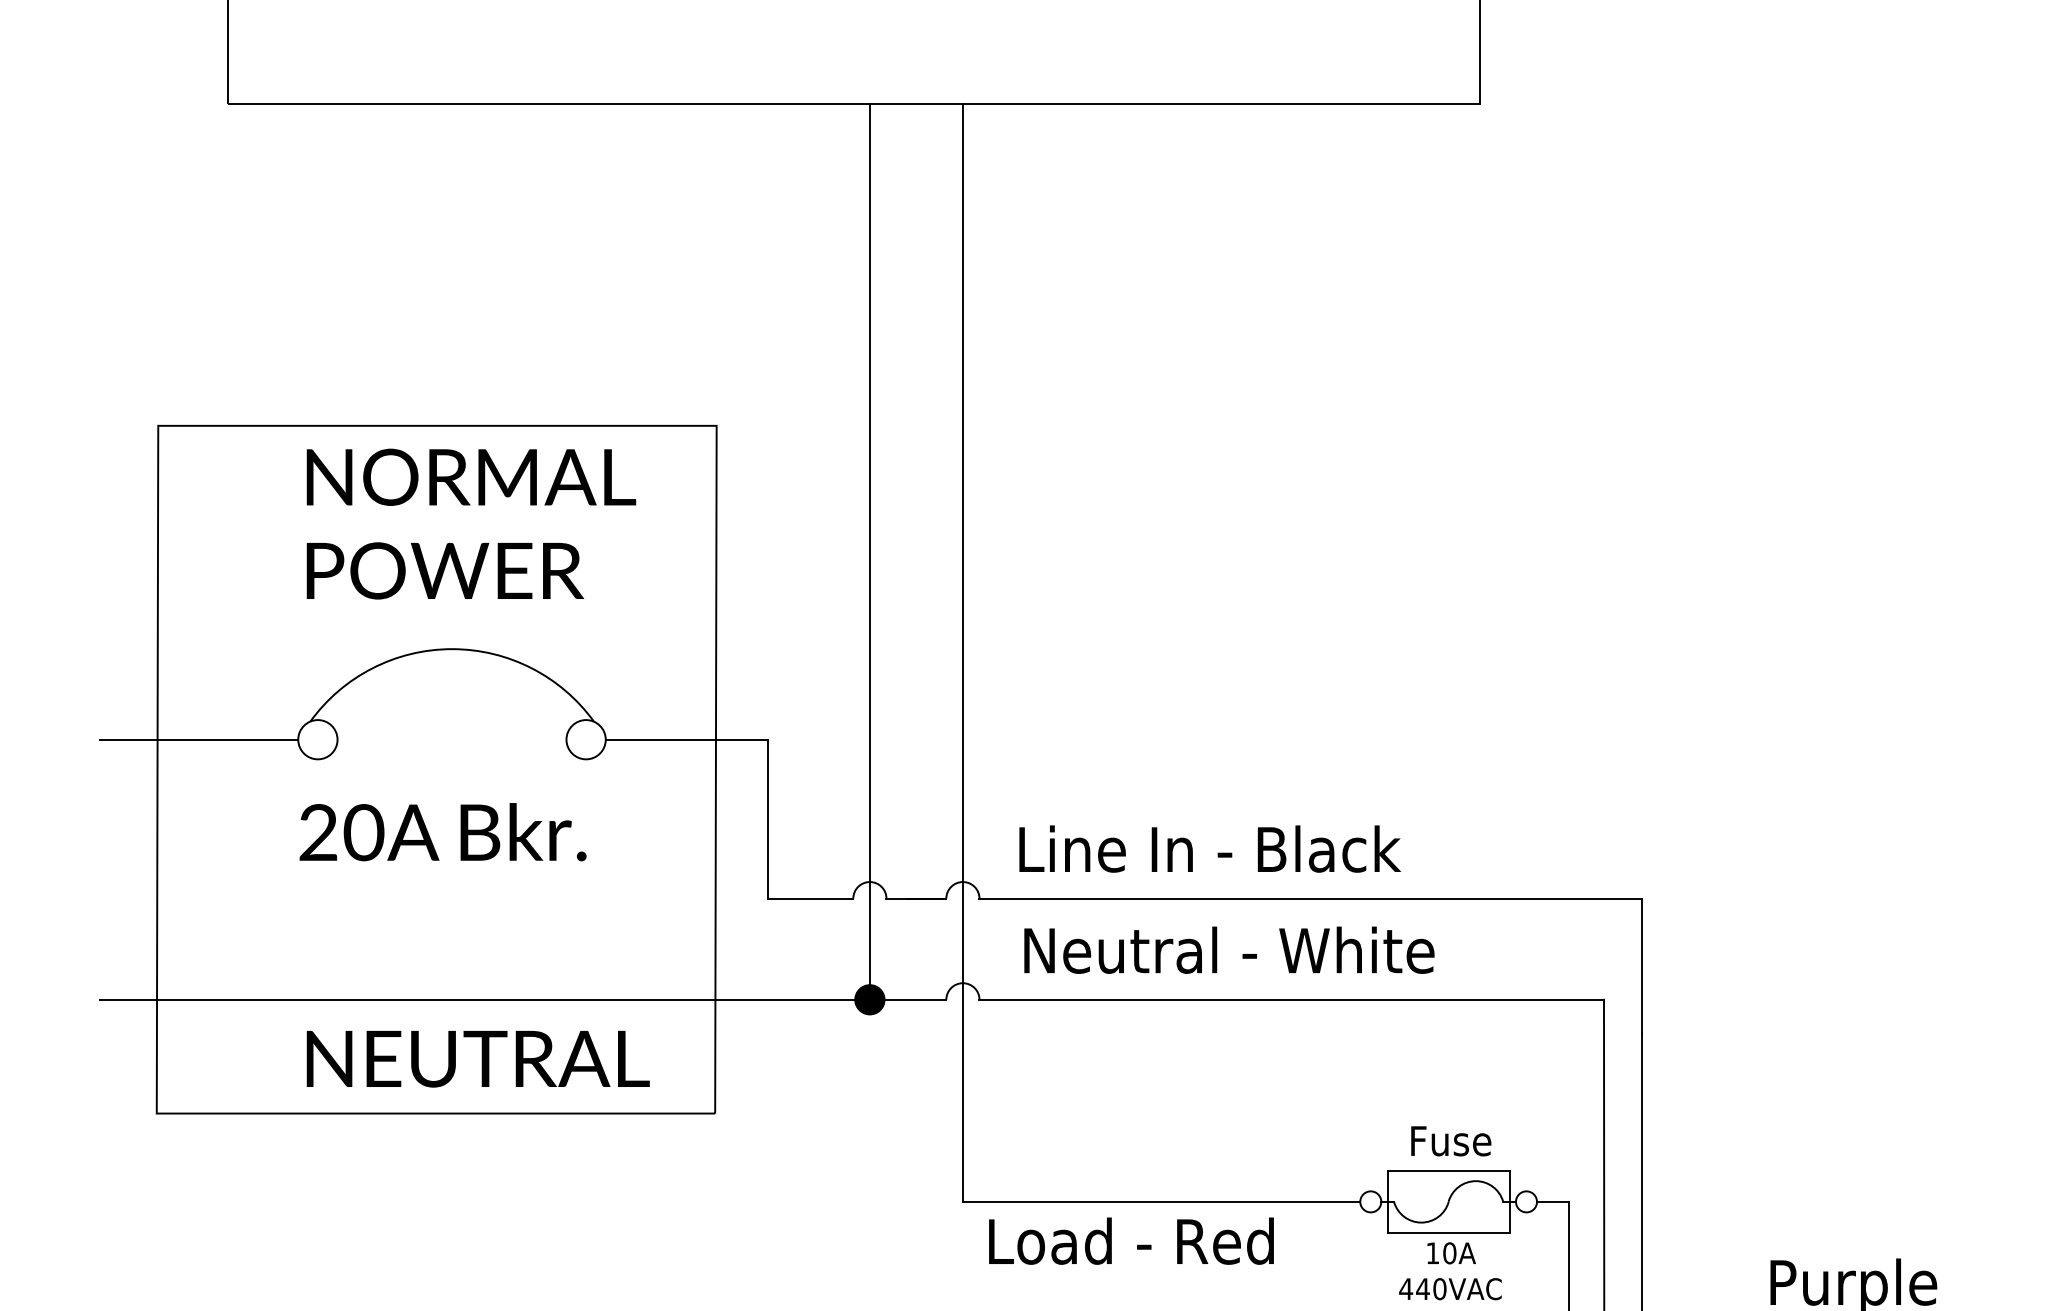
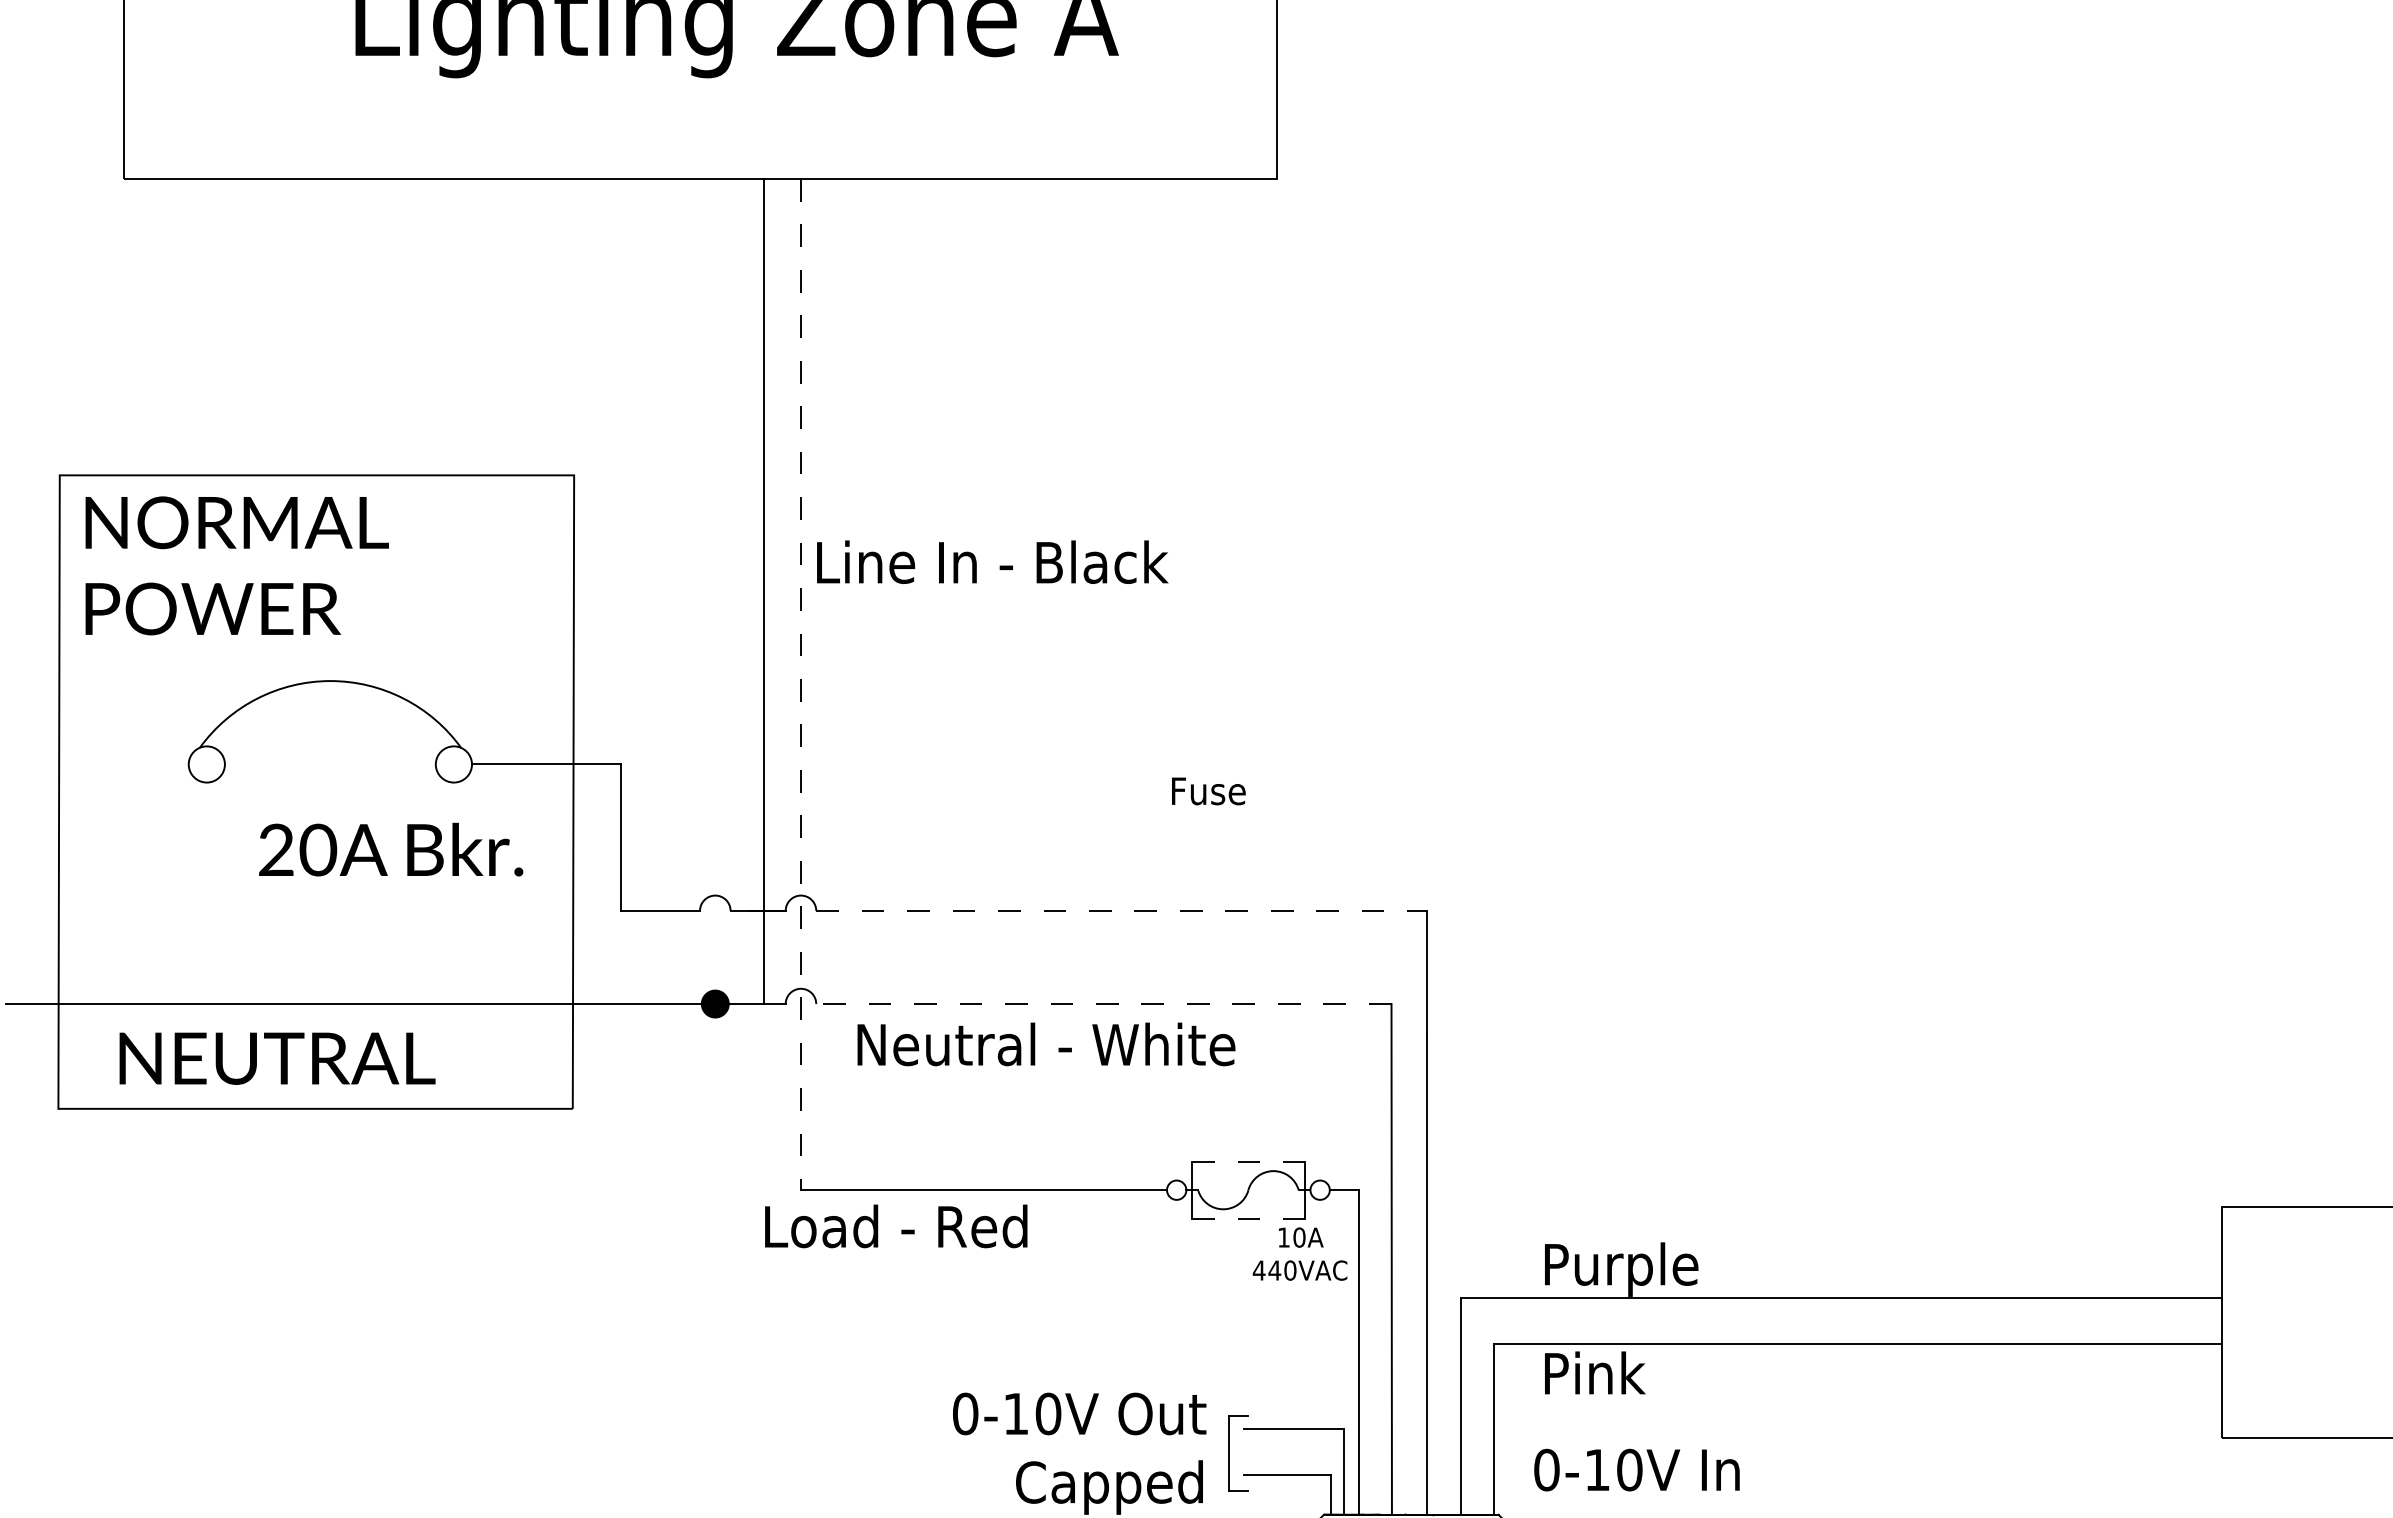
text: (470, 523) -> (236, 565), moved
line: (870, 551) -> (764, 591), moved
line: (962, 652) -> (800, 684), solid -> dashed
line: (199, 739) -> (97, 764), removed
text: (443, 832) -> (391, 849), moved
text: (1209, 848) -> (992, 561), moved
line: (1310, 898) -> (1121, 910), solid -> dashed
text: (1229, 950) -> (1046, 1044), moved
line: (1291, 1000) -> (1103, 1004), solid -> dashed
text: (478, 1058) -> (277, 1058), moved
text: (1450, 1141) -> (1208, 791), moved
line: (1448, 1170) -> (1248, 1161), solid -> dashed
line: (1448, 1232) -> (1248, 1218), solid -> dashed
text: (1131, 1241) -> (896, 1226), moved
text: (1449, 1270) -> (1299, 1253), moved

